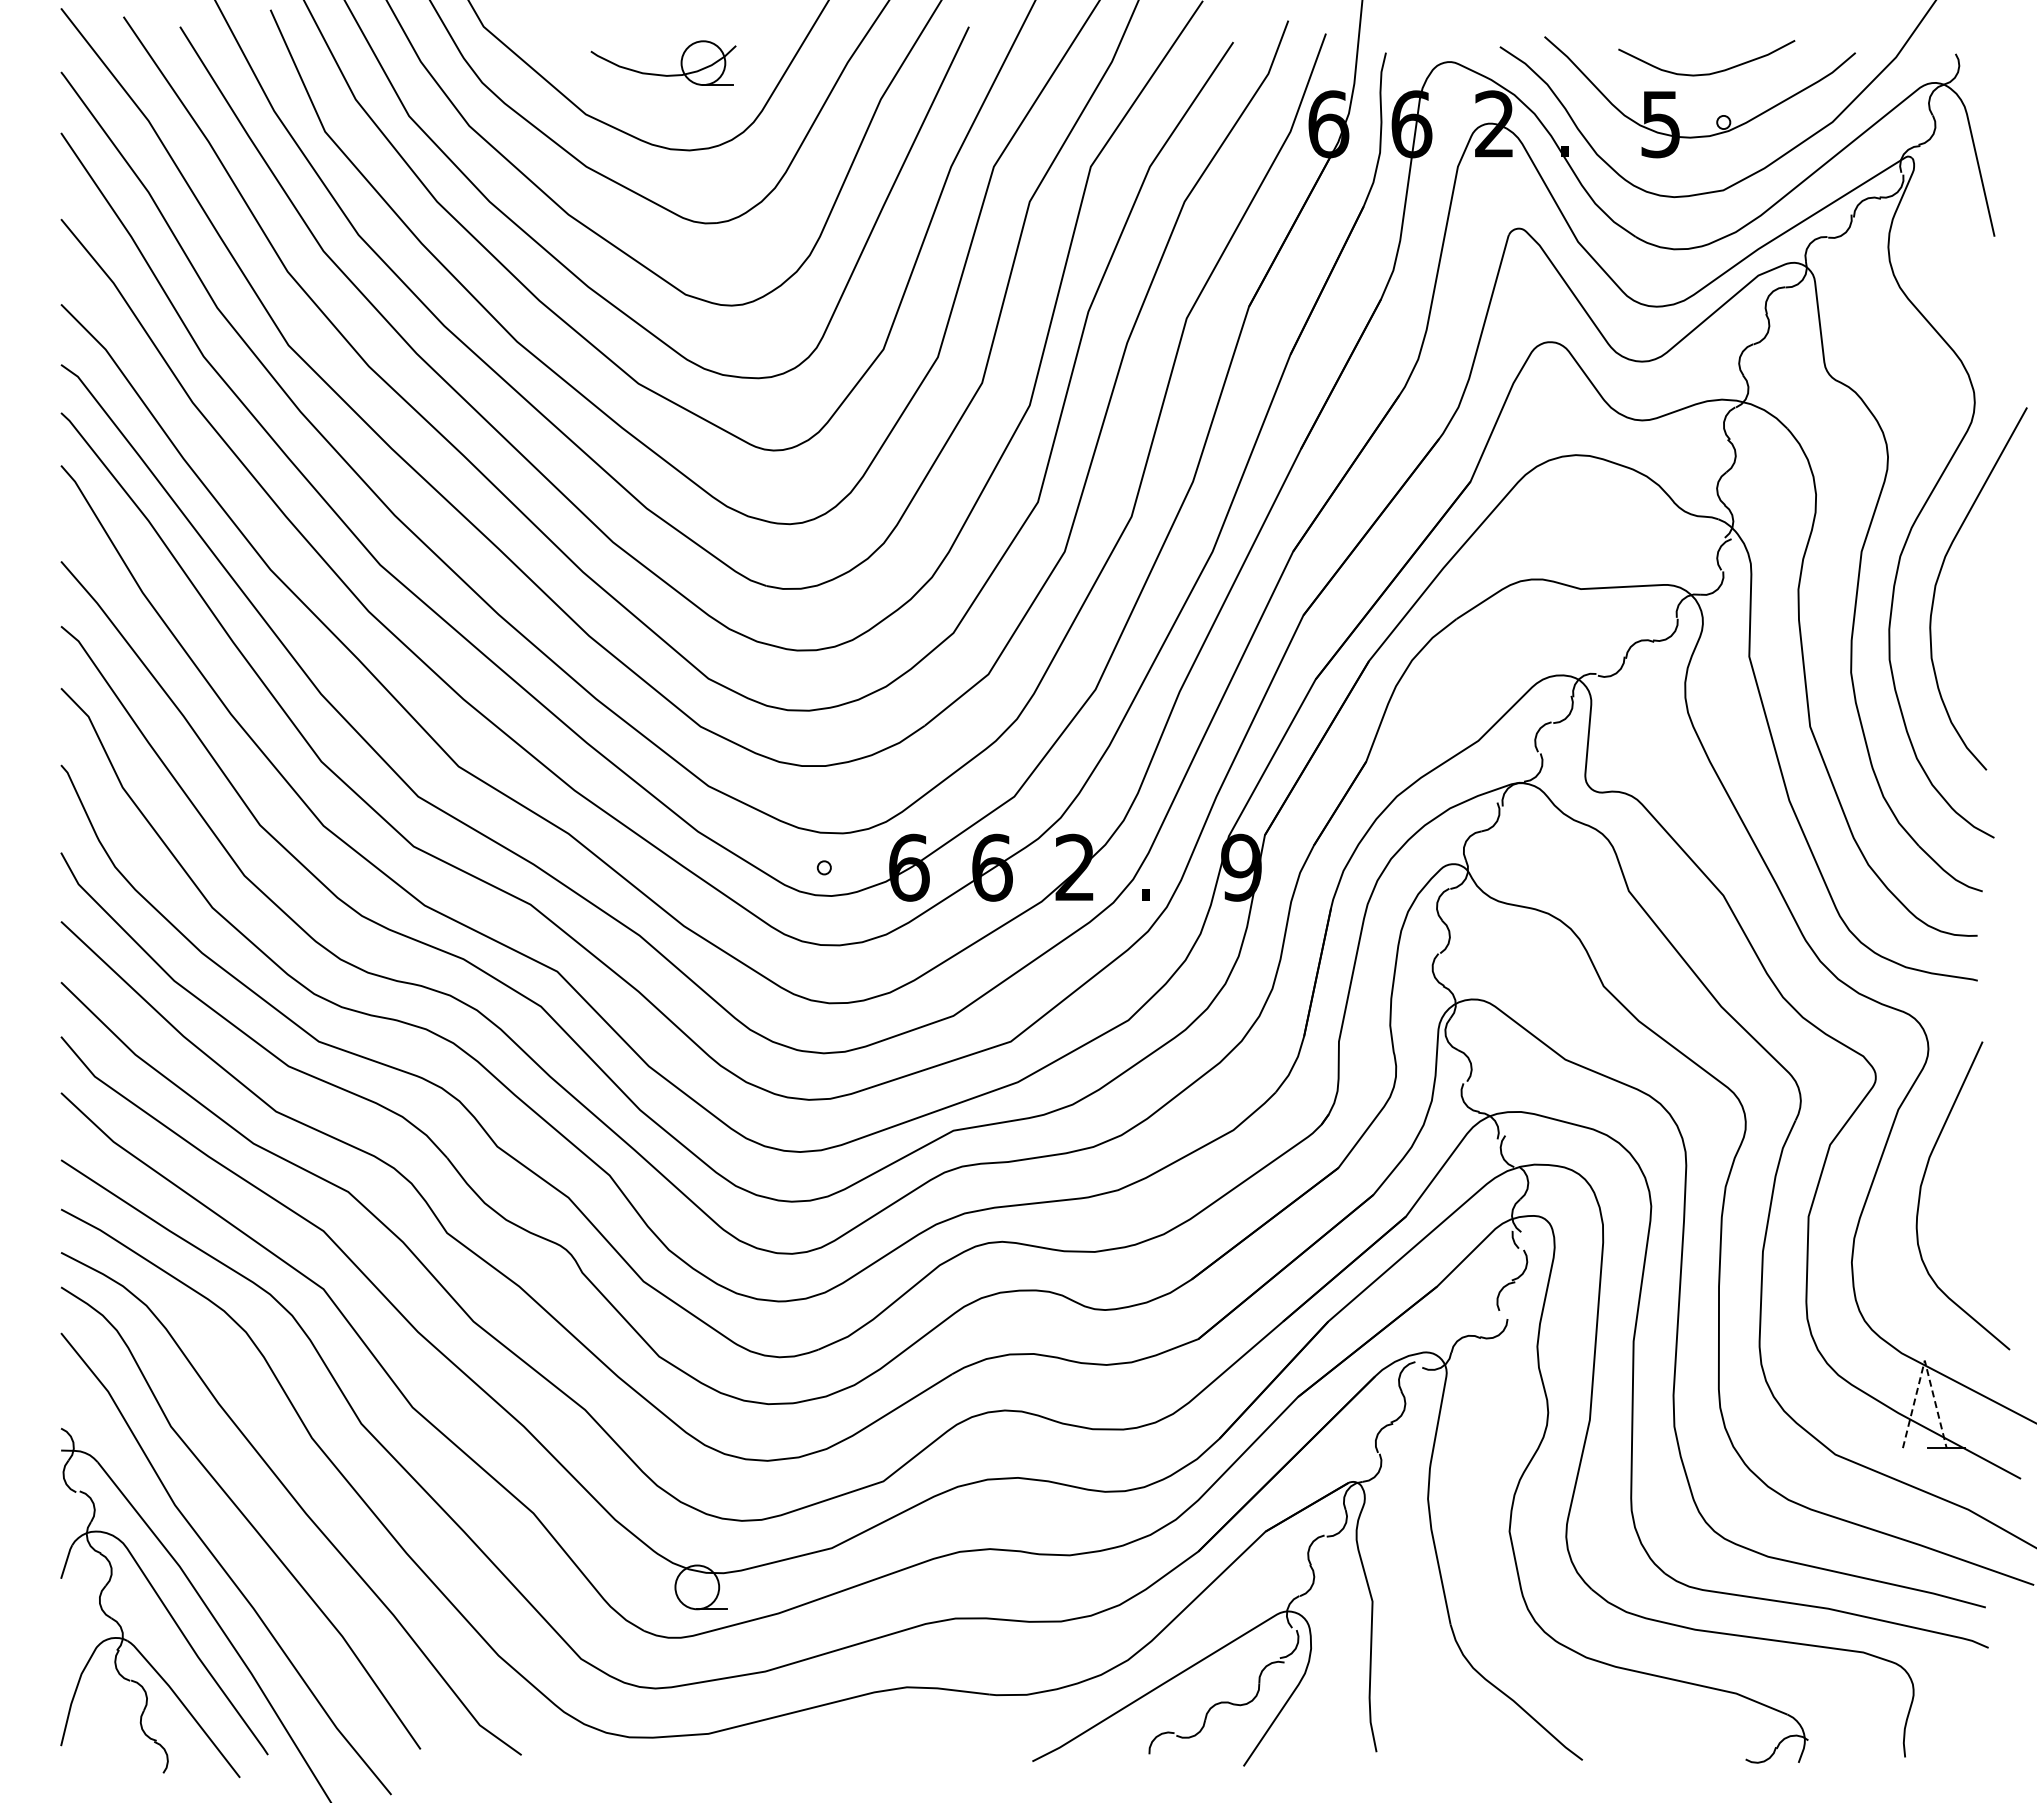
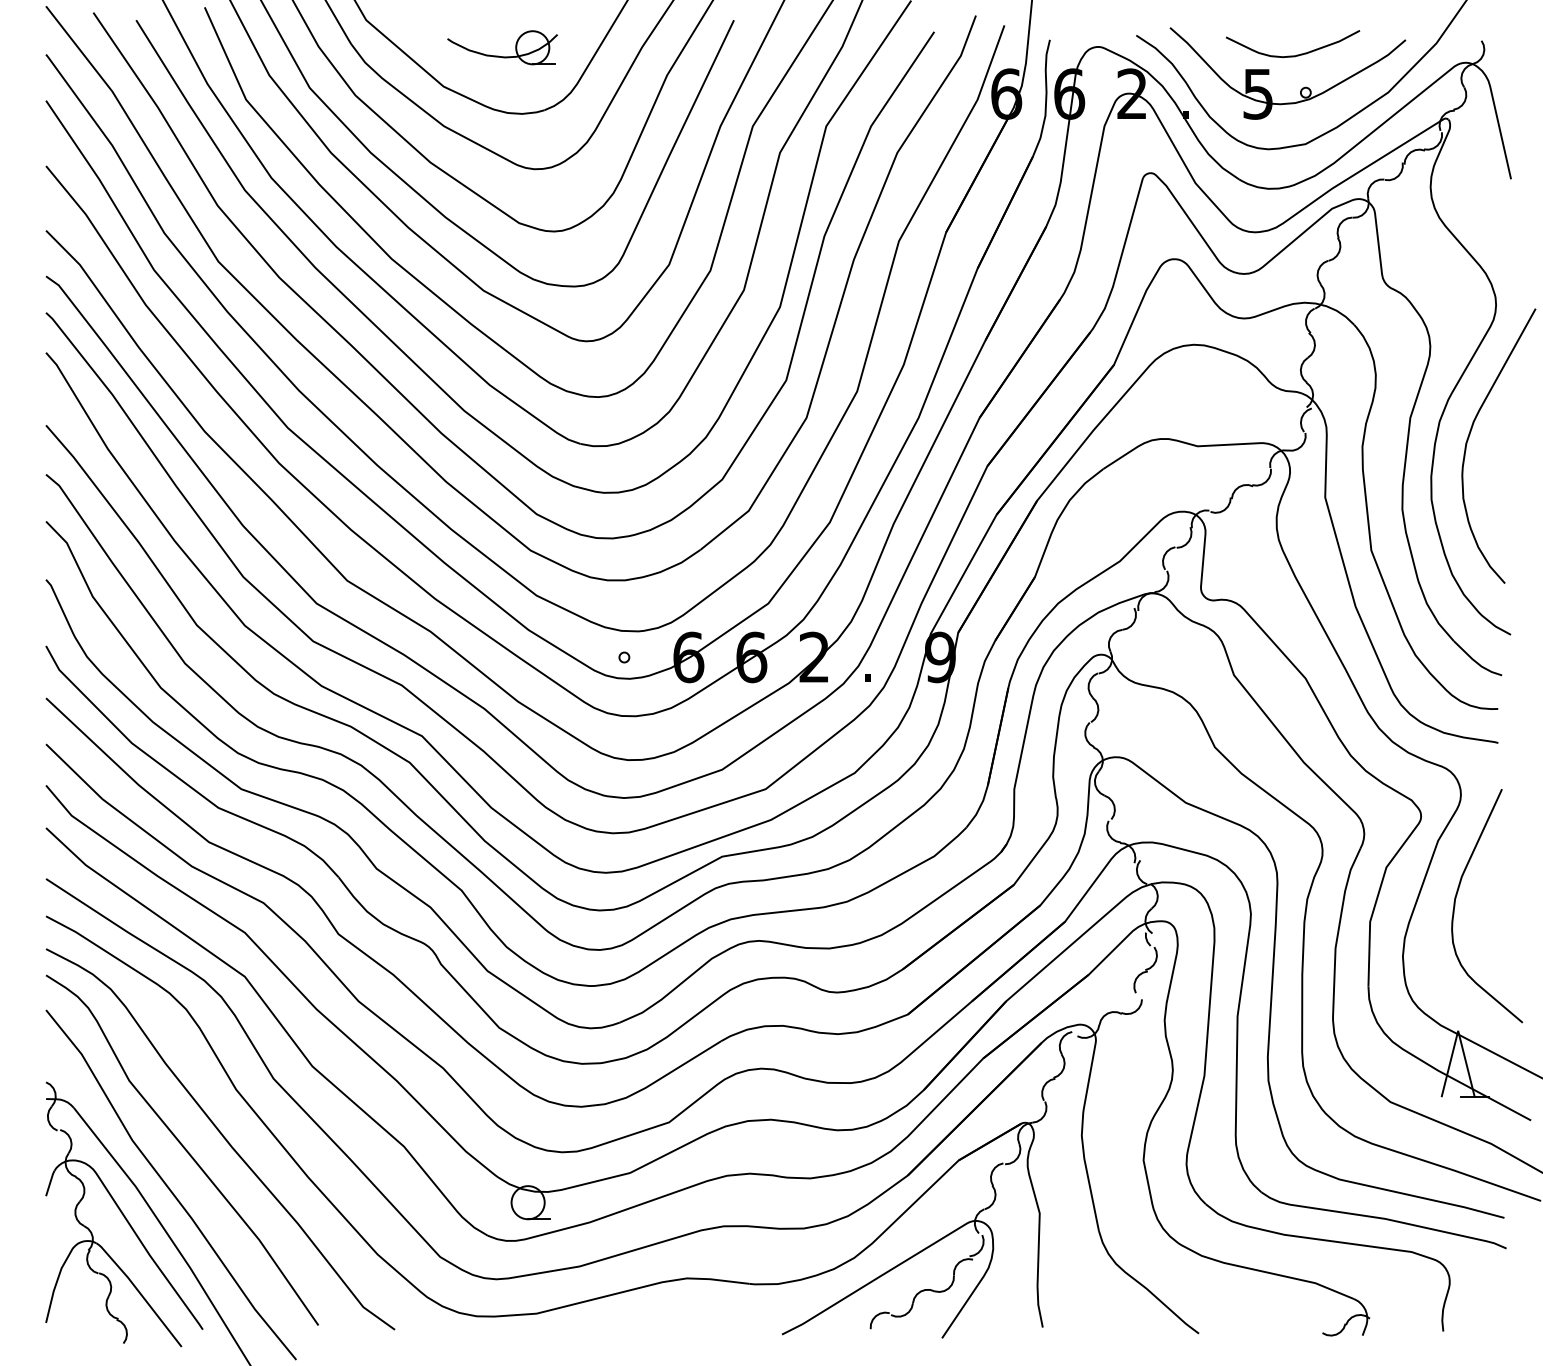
line: (1924, 1360) -> (1457, 1030), dashed -> solid

